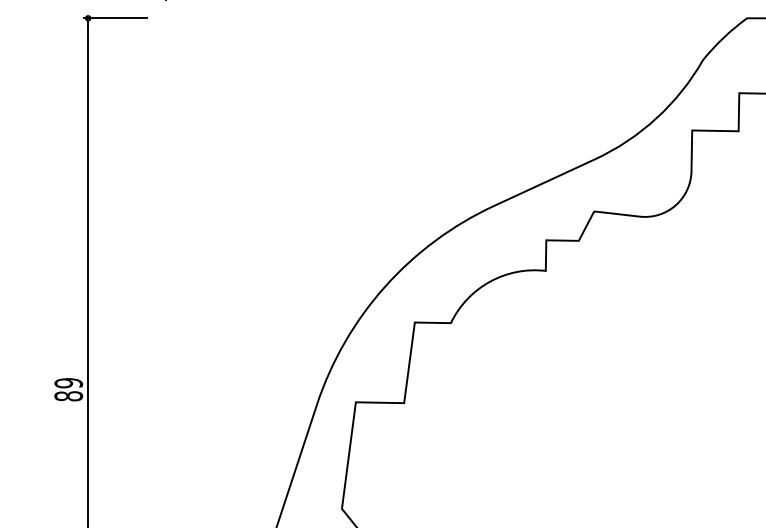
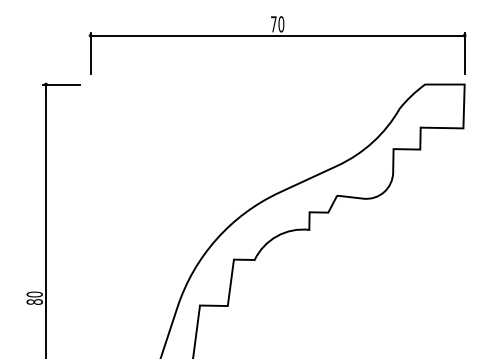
text: (68, 383) -> (34, 294), 89 -> 80

